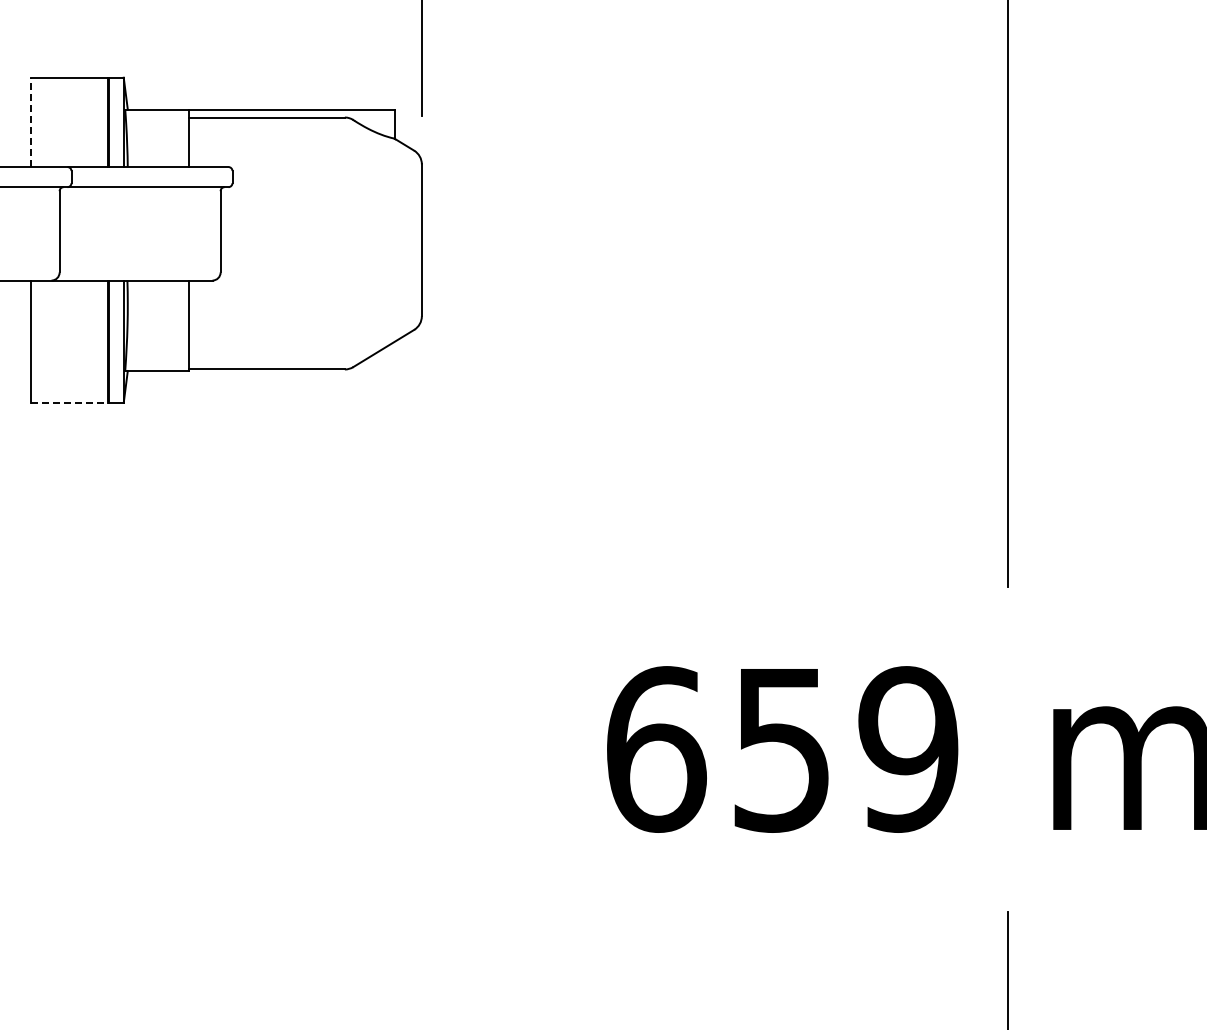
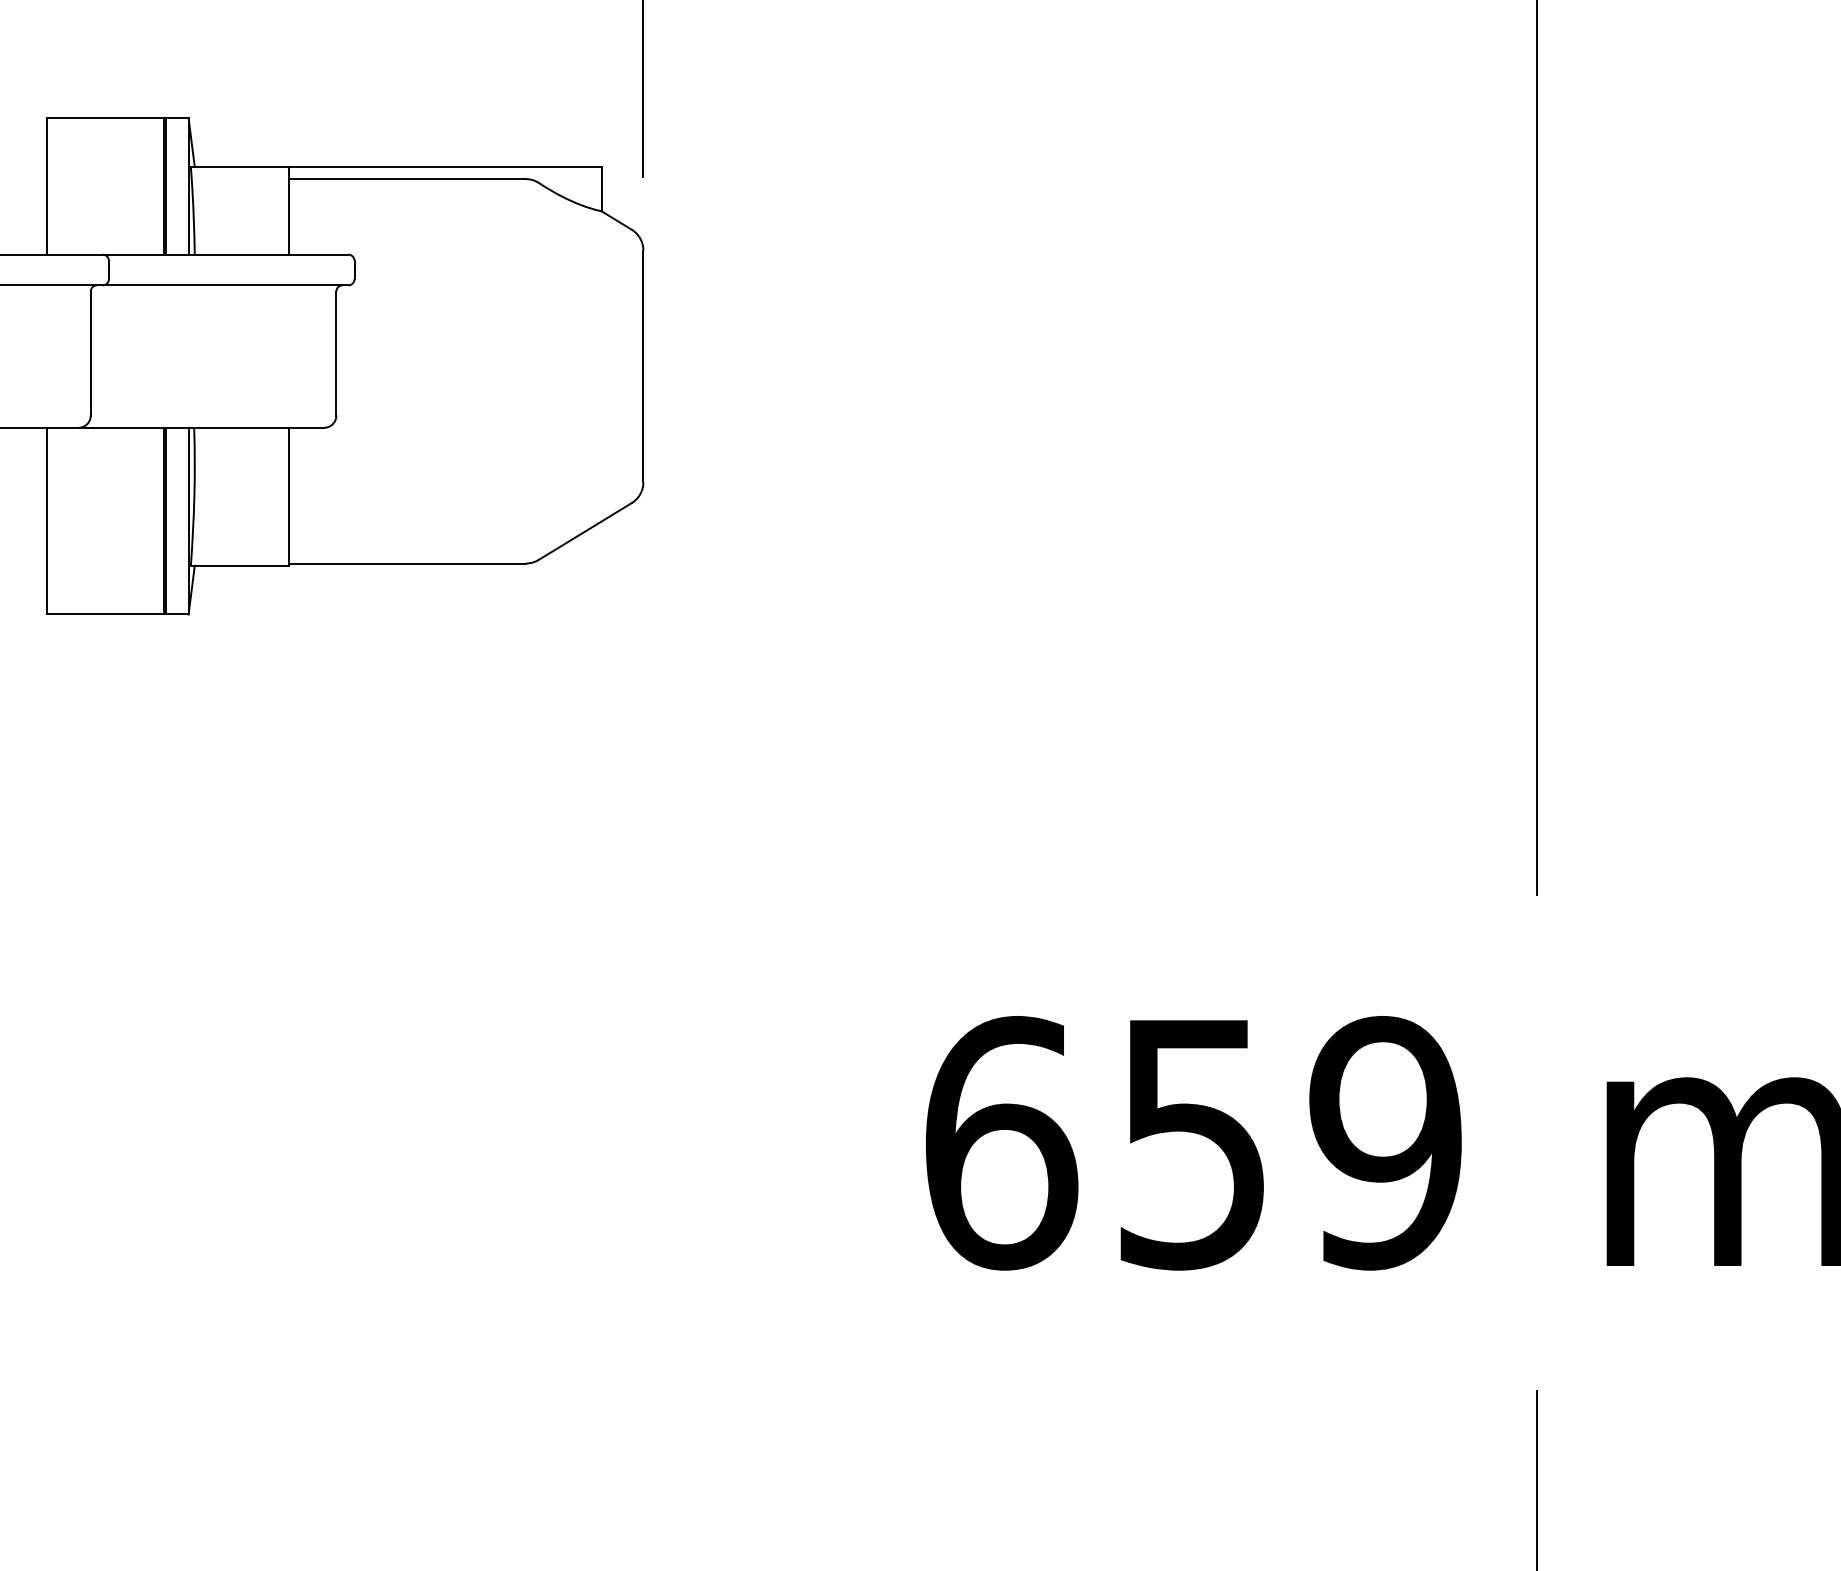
line: (31, 122) -> (47, 186), dashed -> solid
line: (69, 402) -> (105, 613), dashed -> solid

